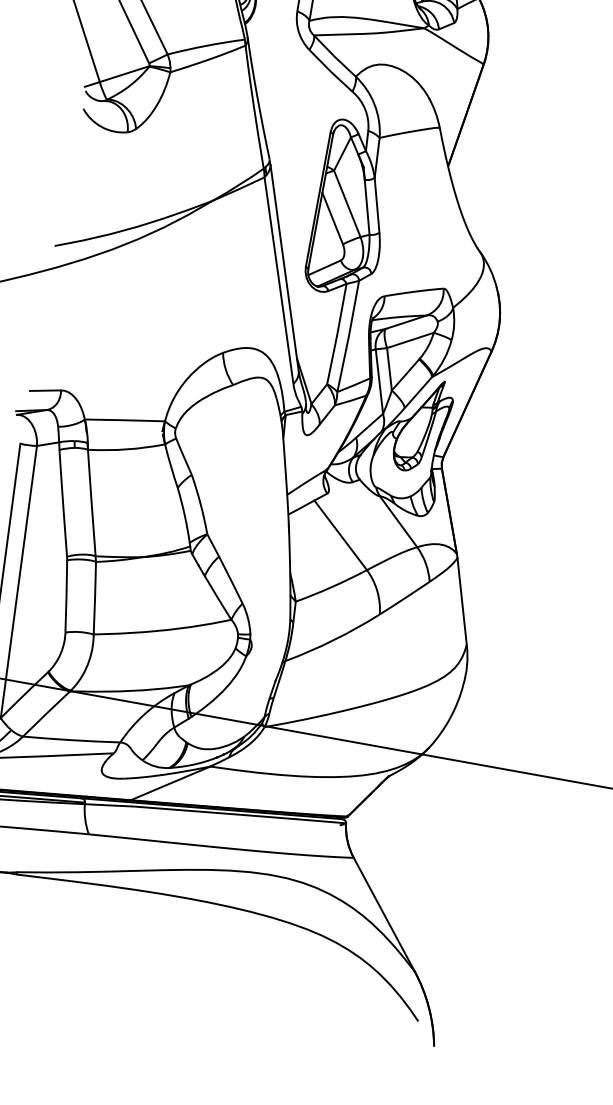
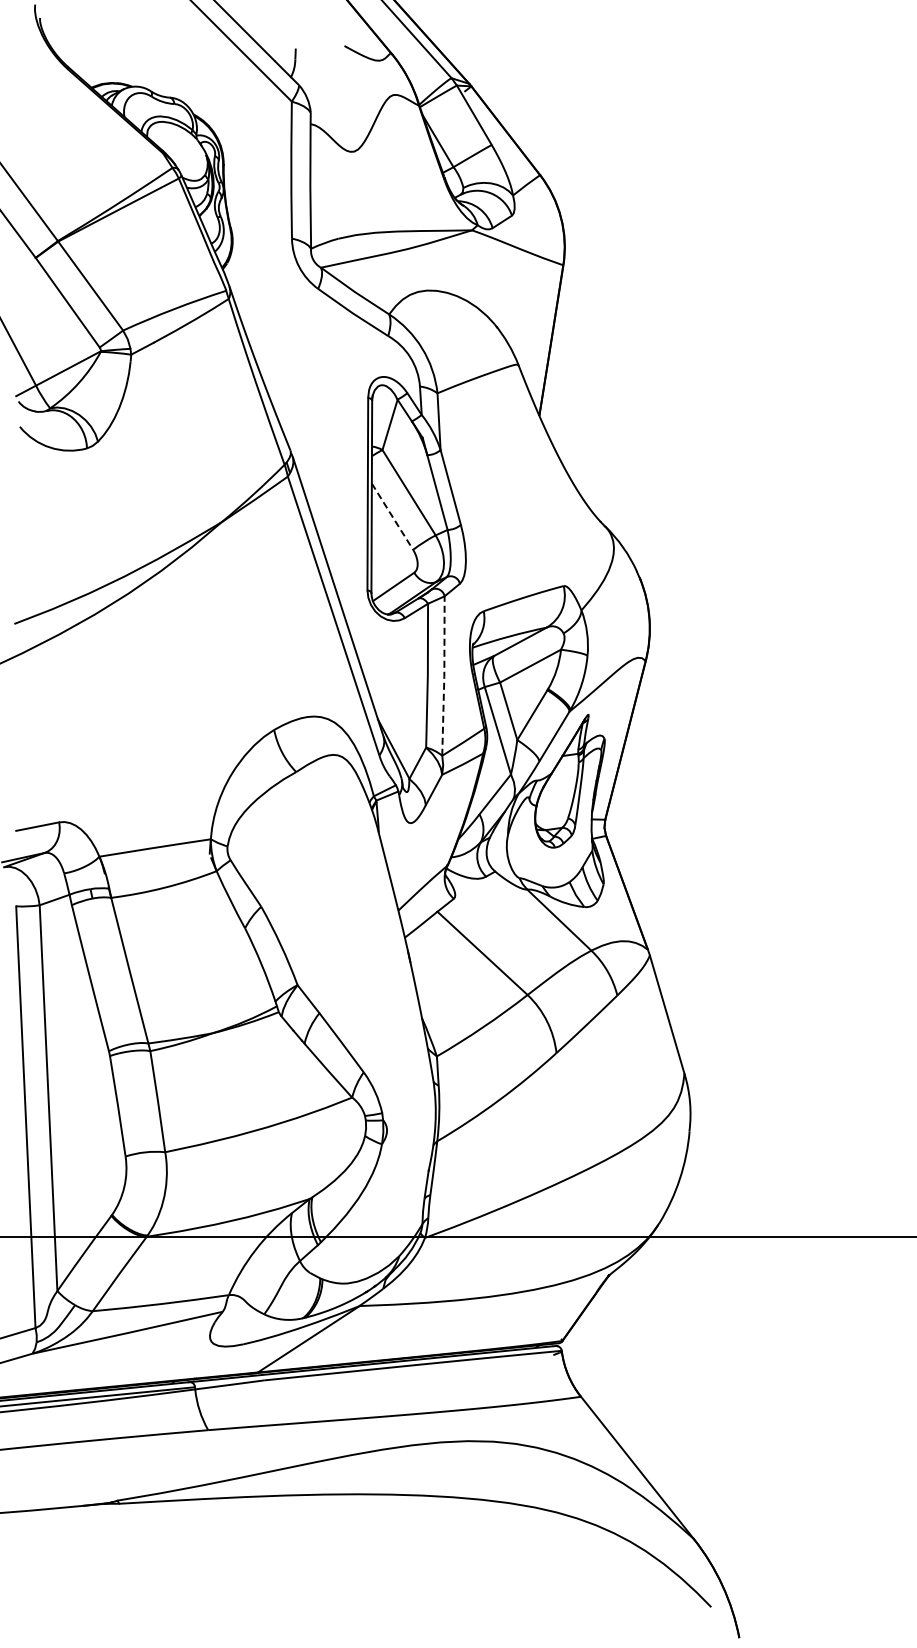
line: (332, 219) -> (392, 517), solid -> dashed
line: (348, 336) -> (444, 676), solid -> dashed

